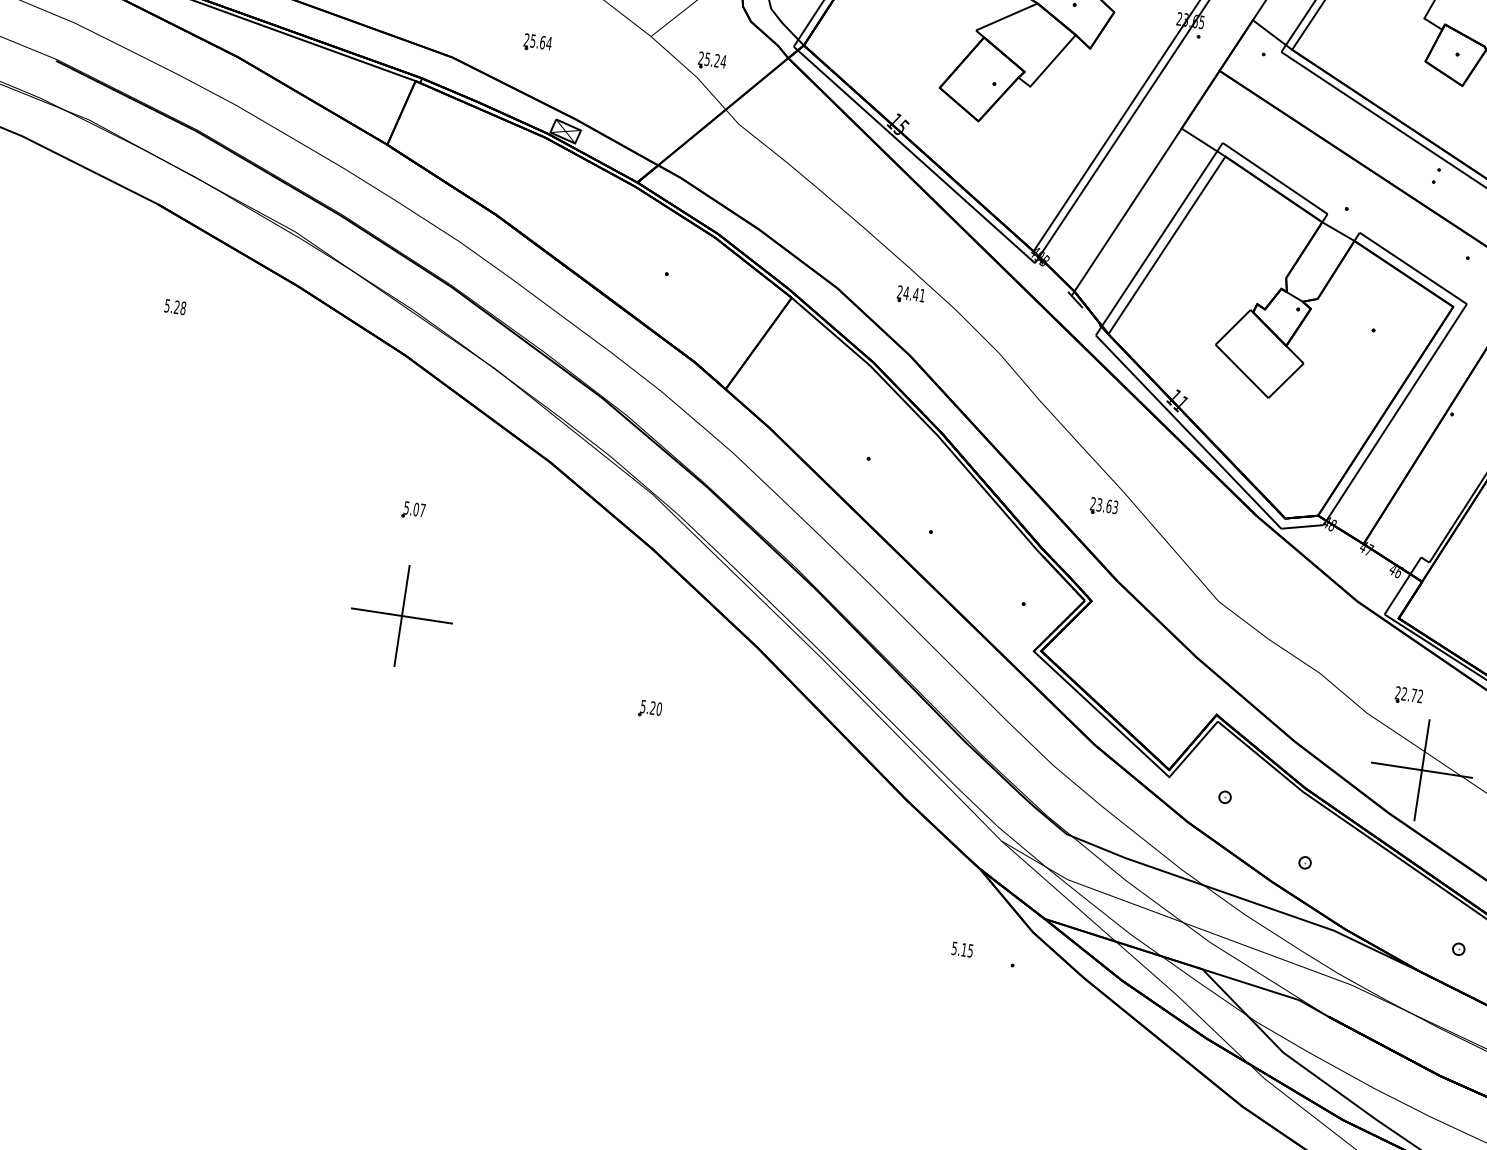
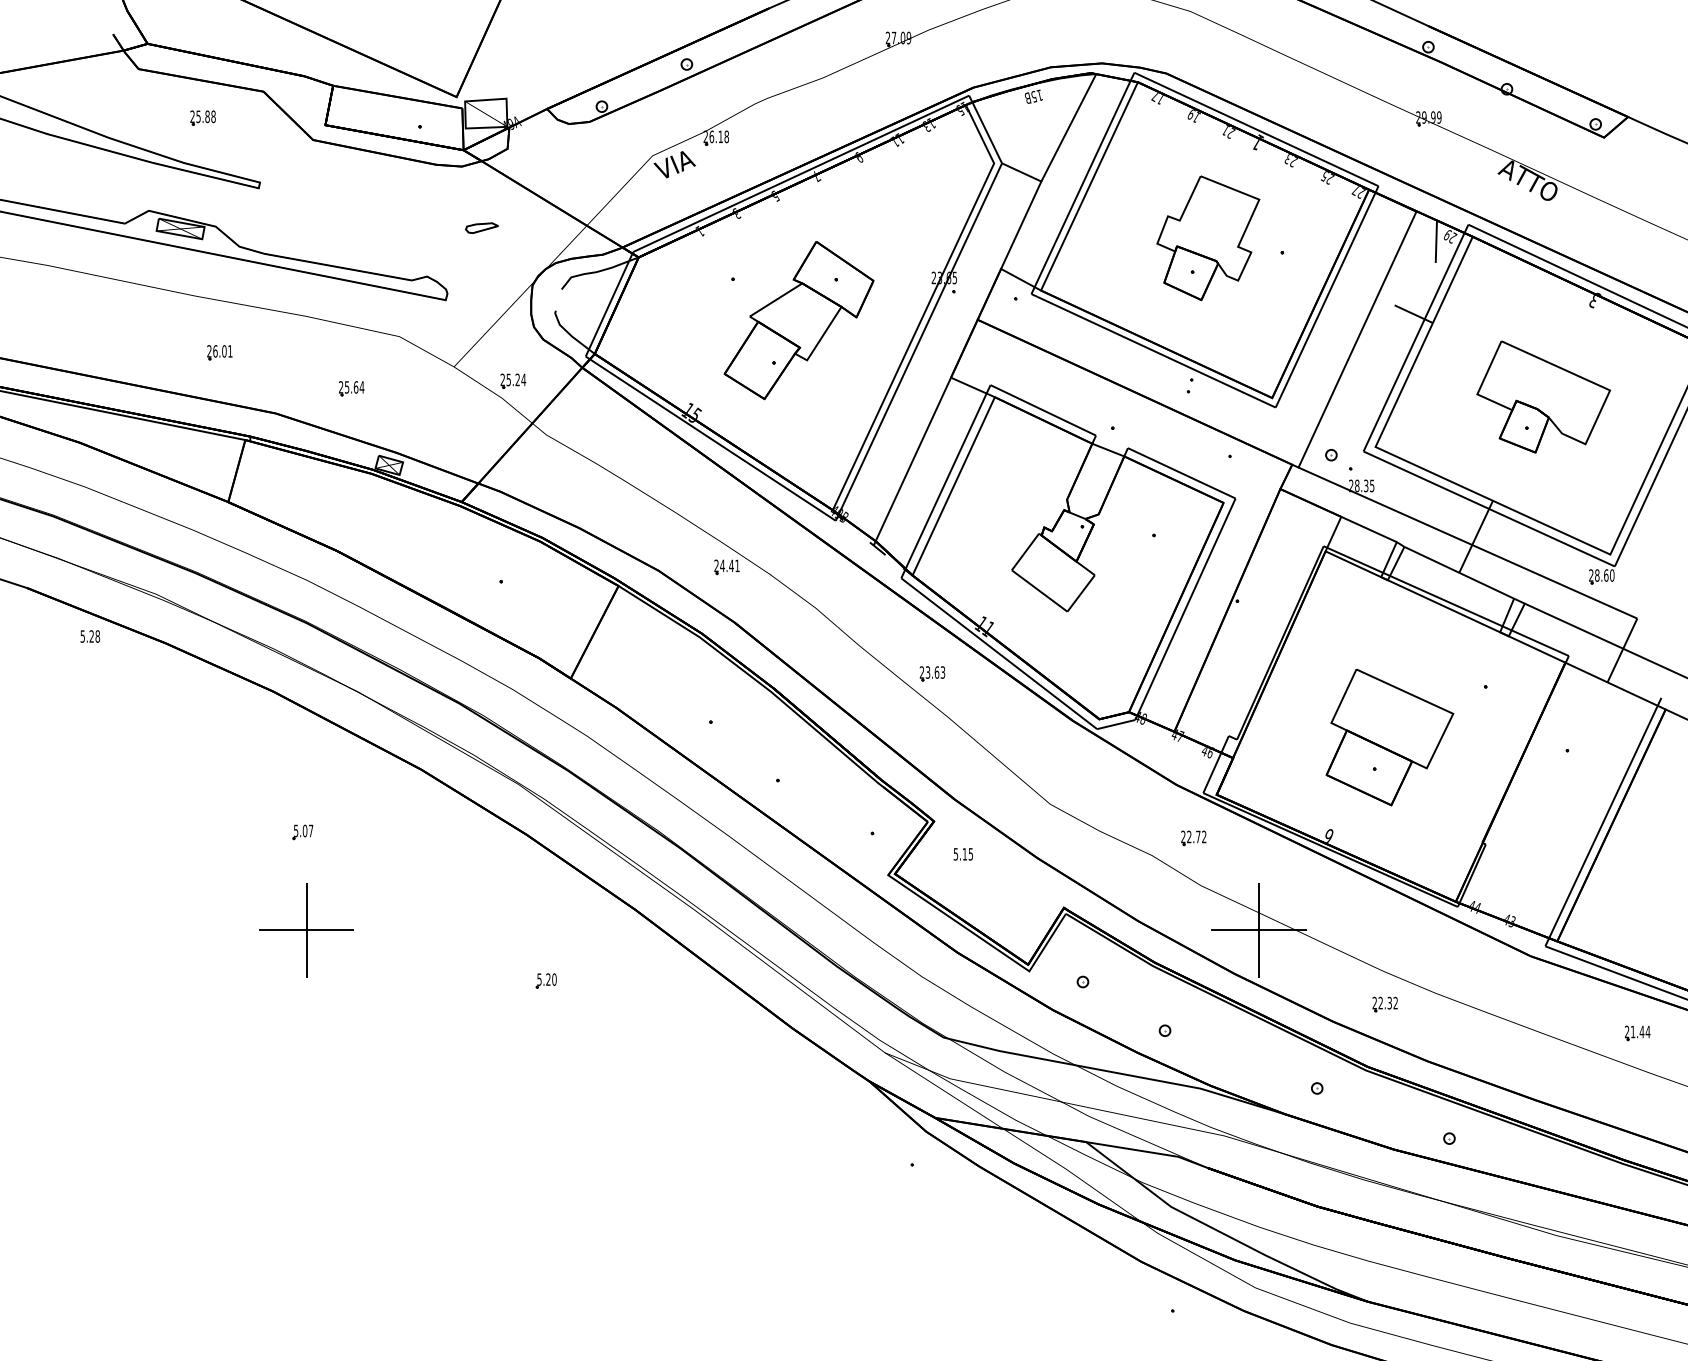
text: (174, 306) -> (89, 636), moved
part: (1104, 506) -> (932, 673), moved
part: (1408, 696) -> (1193, 838), moved
text: (961, 949) -> (962, 854), moved

